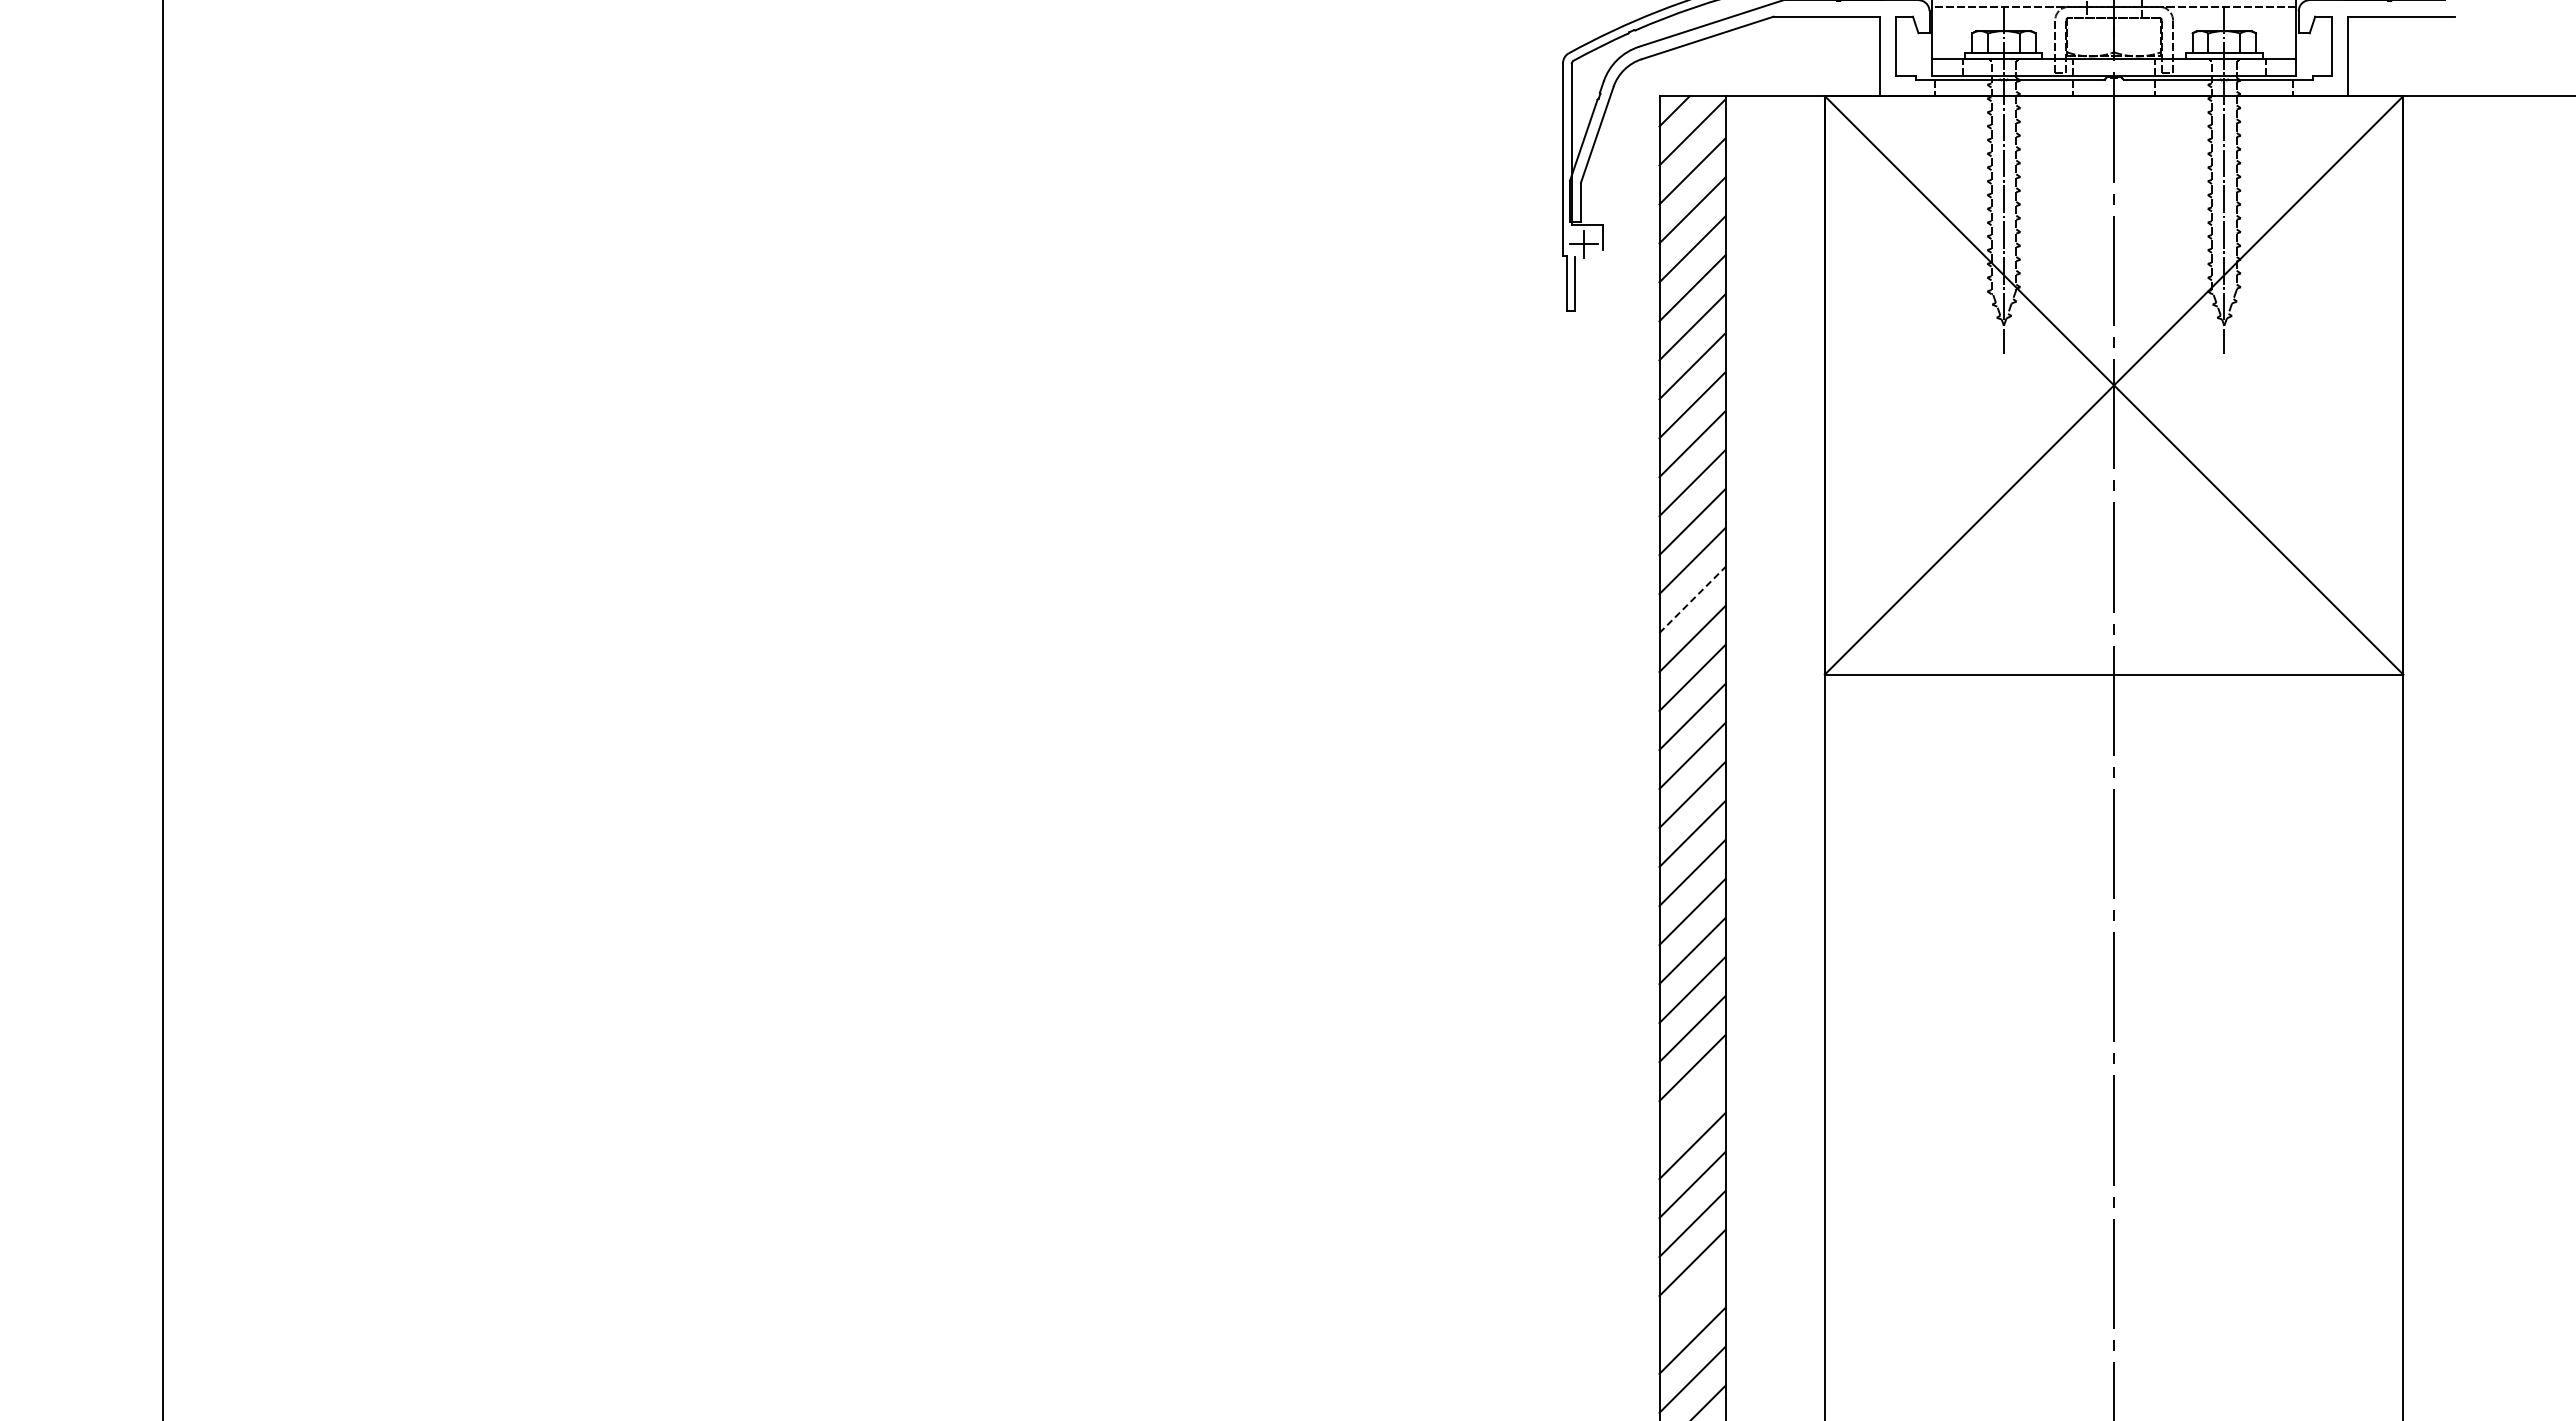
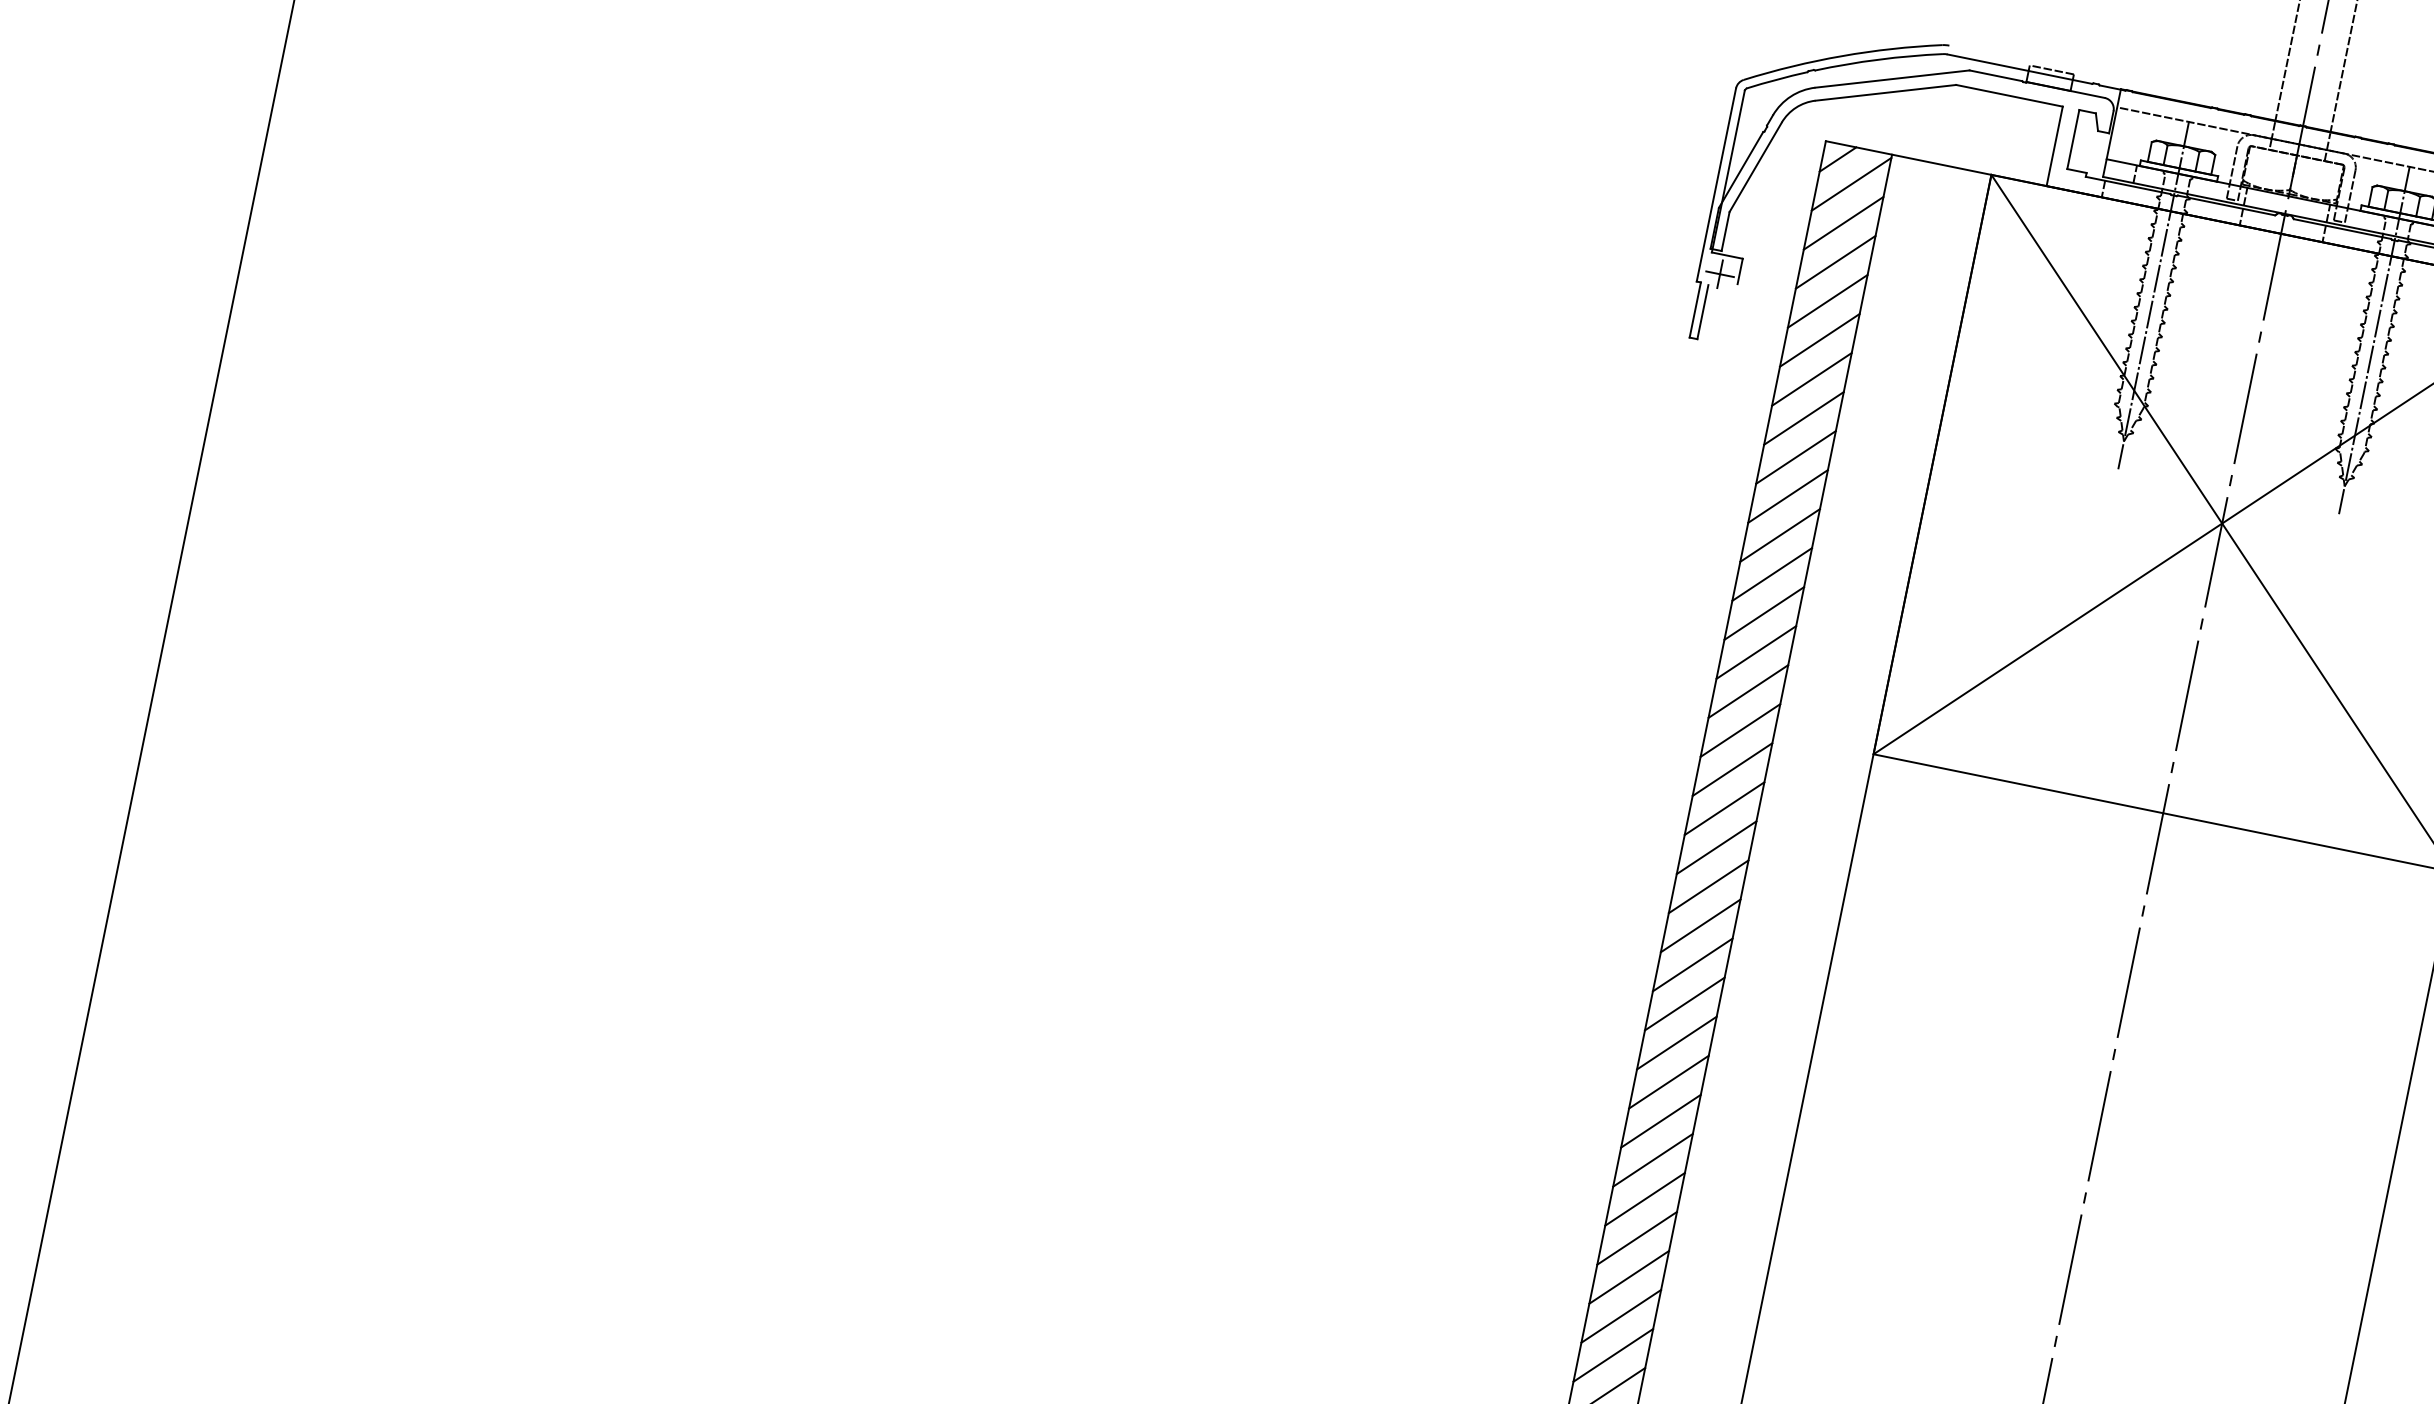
line: (1692, 599) -> (1756, 652), dashed -> solid
line: (1692, 1106) -> (1653, 1159), added
line: (1692, 1301) -> (1613, 1355), added

